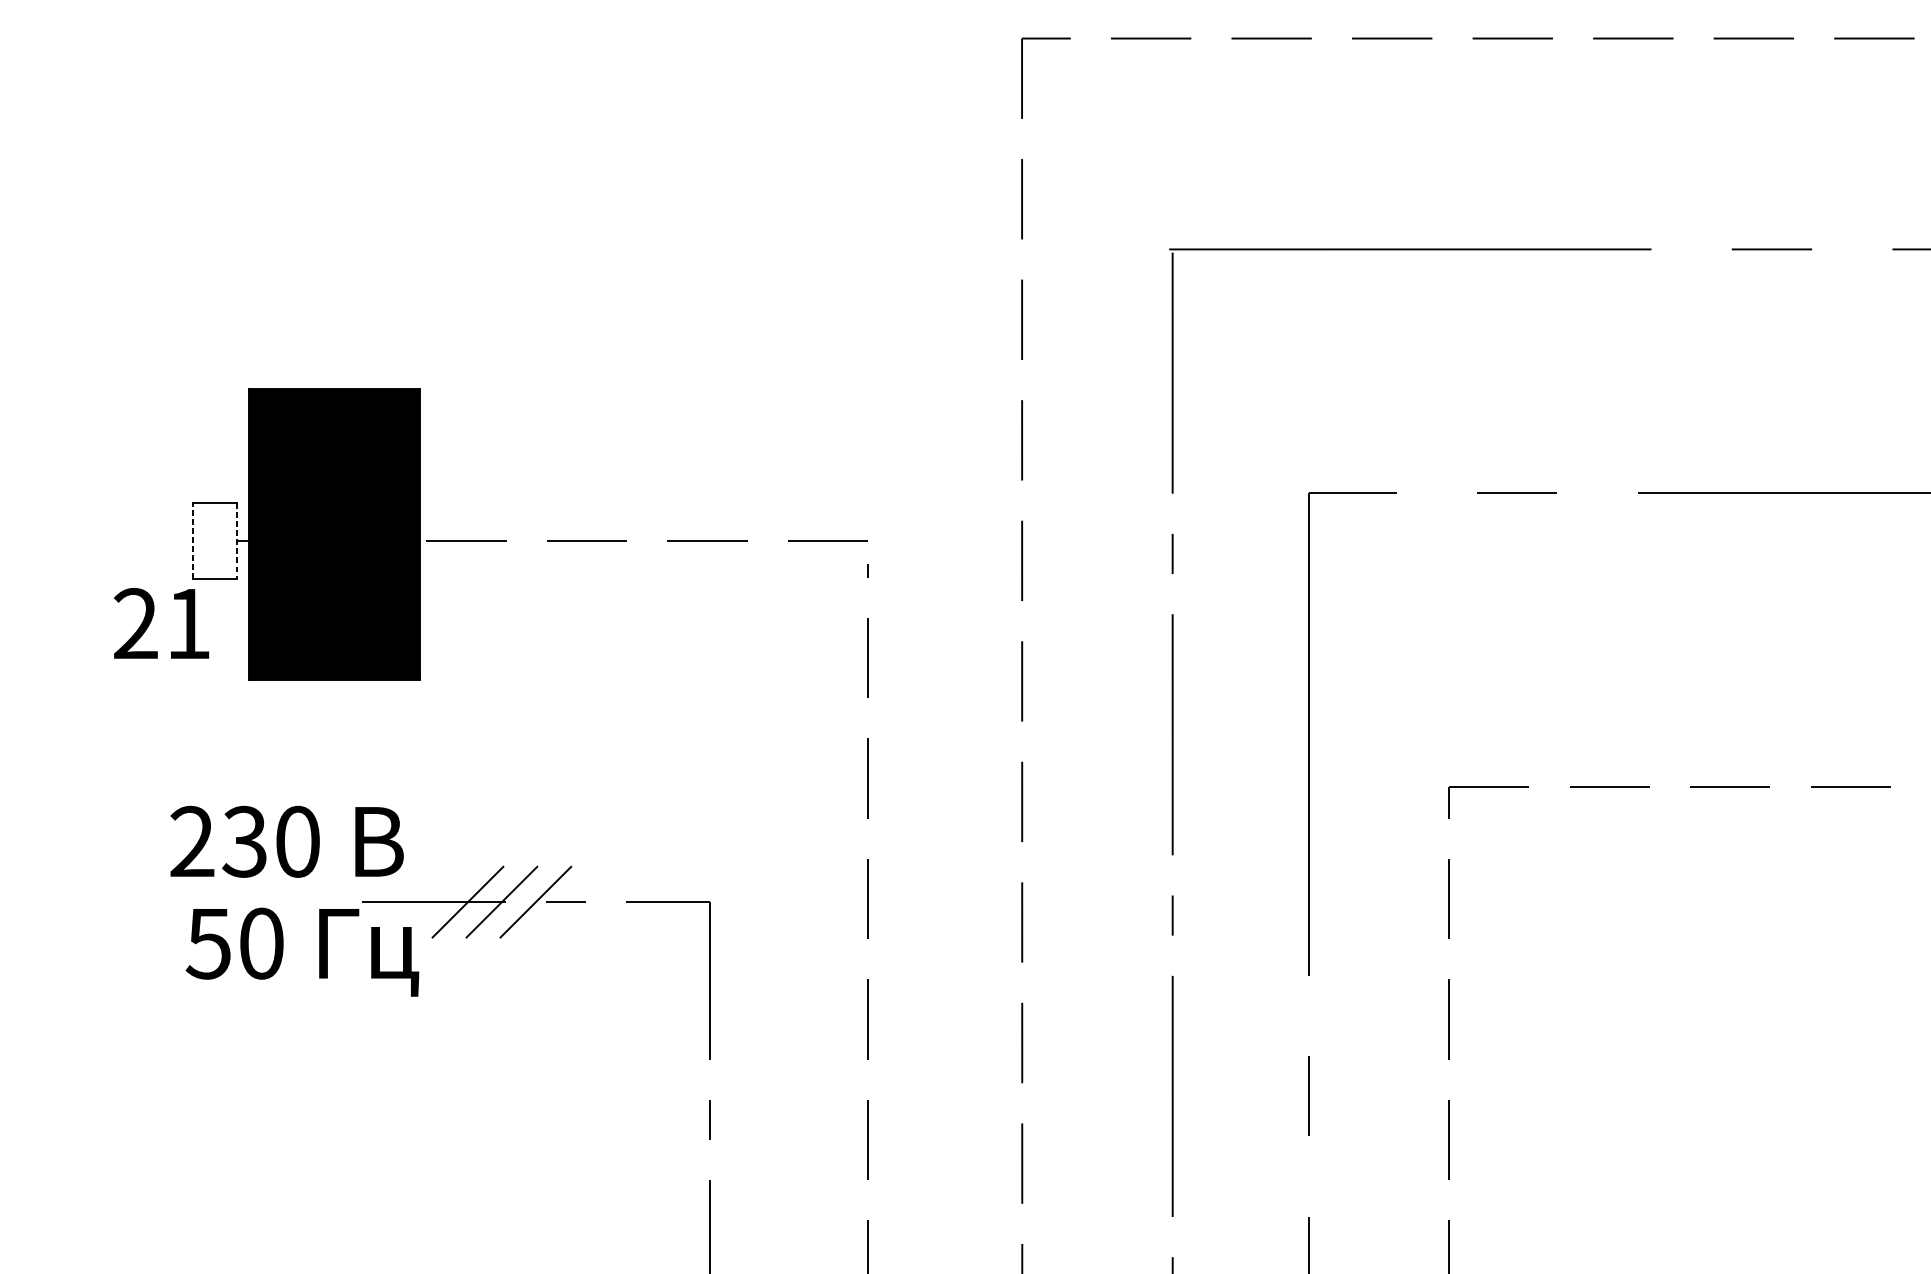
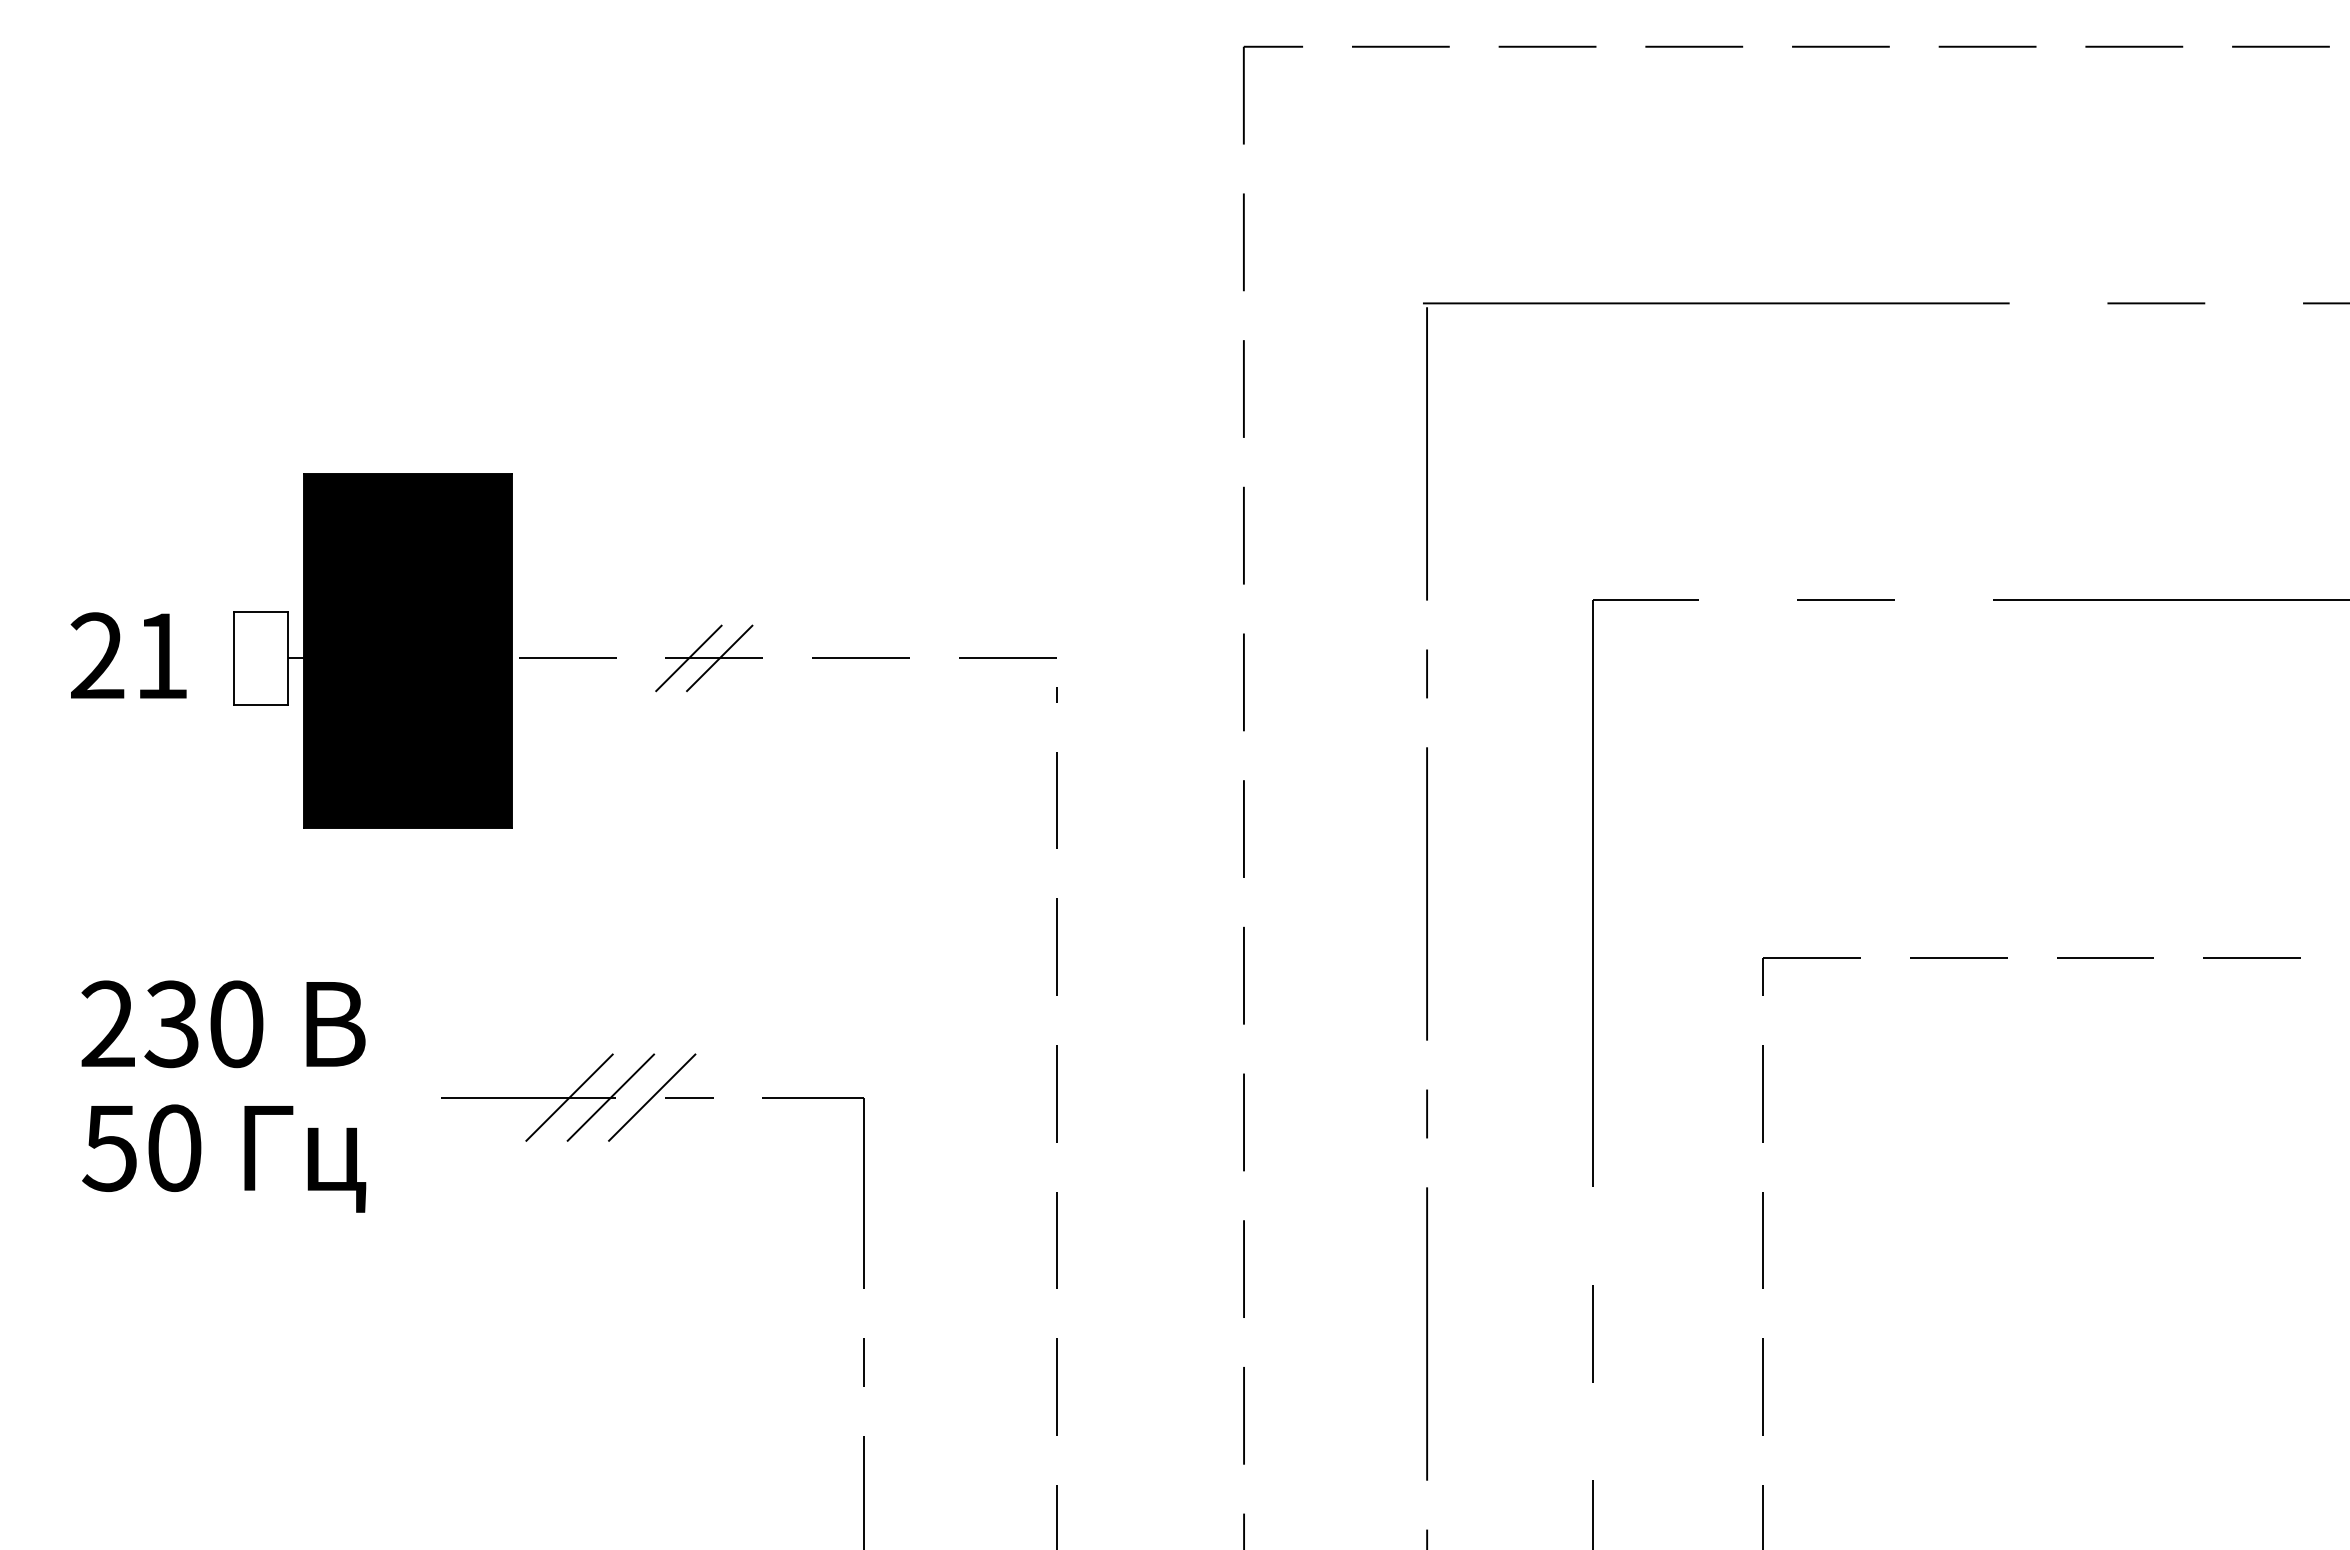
line: (192, 540) -> (234, 657), dashed -> solid
line: (236, 541) -> (288, 658), dashed -> solid
line: (565, 541) -> (688, 658), added
line: (591, 541) -> (719, 658), added
text: (161, 623) -> (128, 655), moved
text: (287, 842) -> (223, 1024), moved
text: (302, 952) -> (224, 1158), moved

